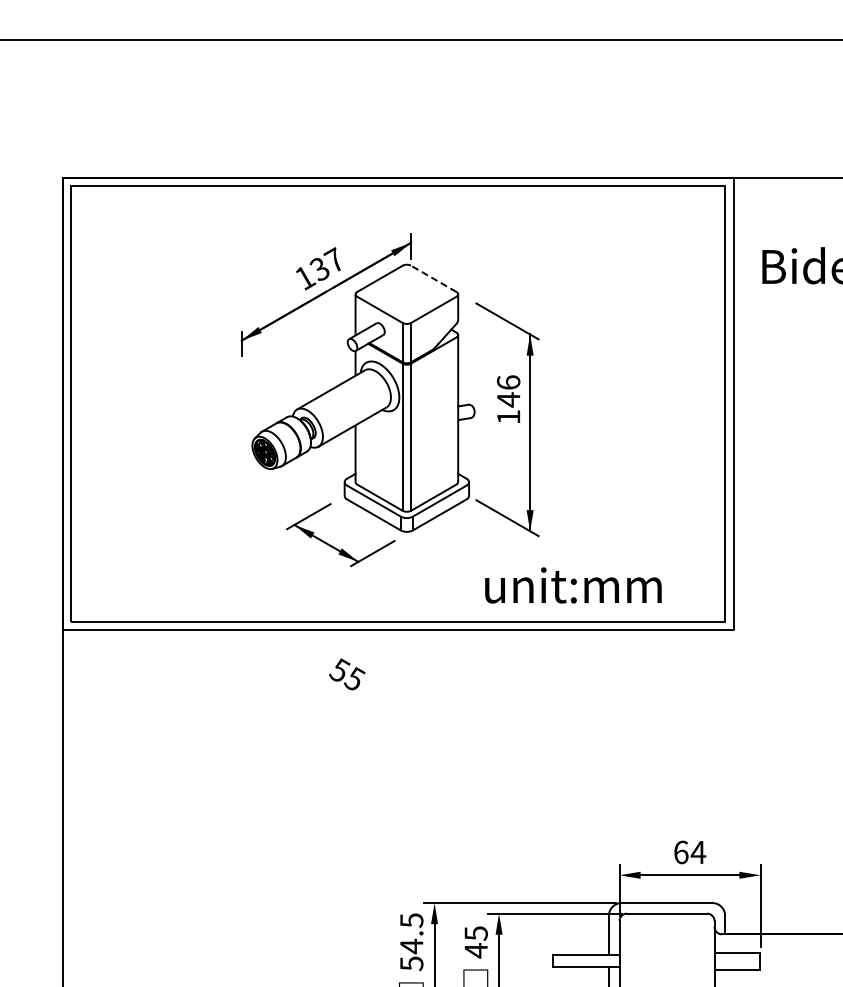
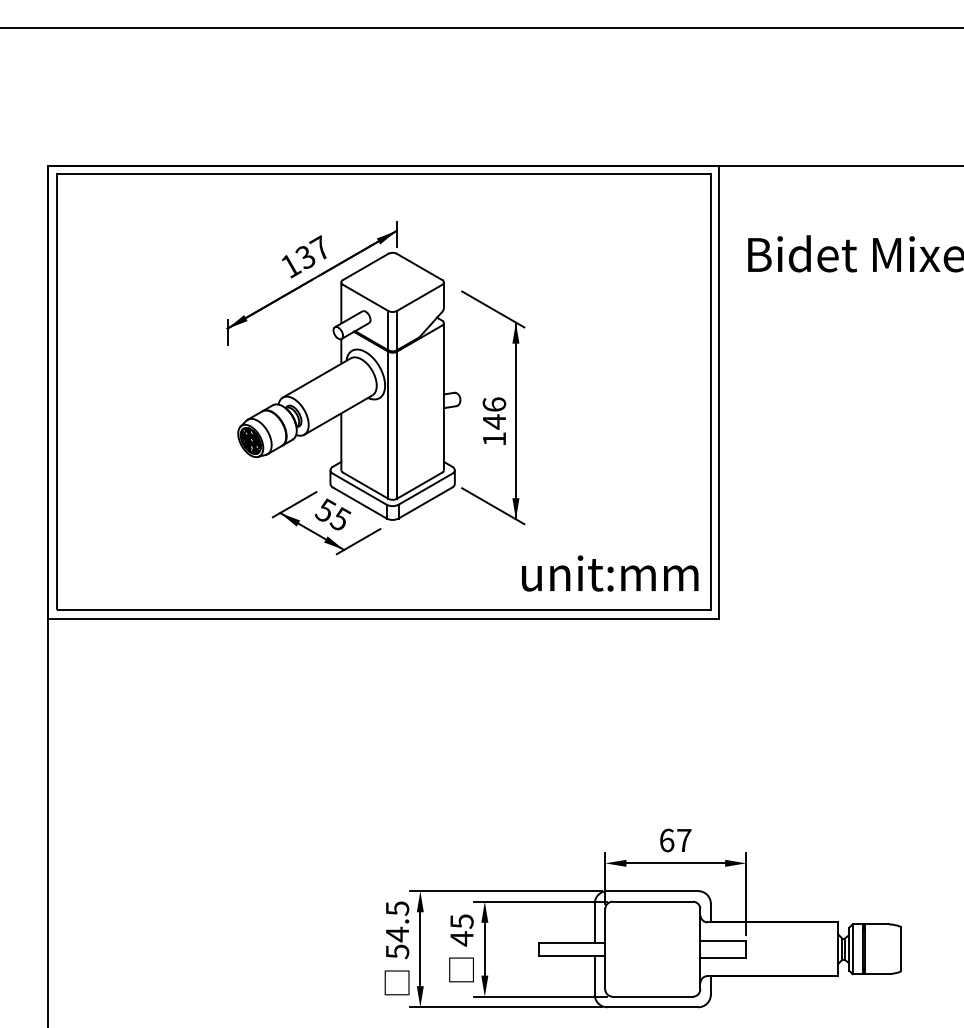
line: (433, 278) -> (419, 266), dashed -> solid
text: (508, 398) -> (494, 420), moved
text: (573, 585) -> (610, 573), moved
text: (346, 674) -> (332, 514), moved
text: (697, 852) -> (683, 840), 64 -> 67

